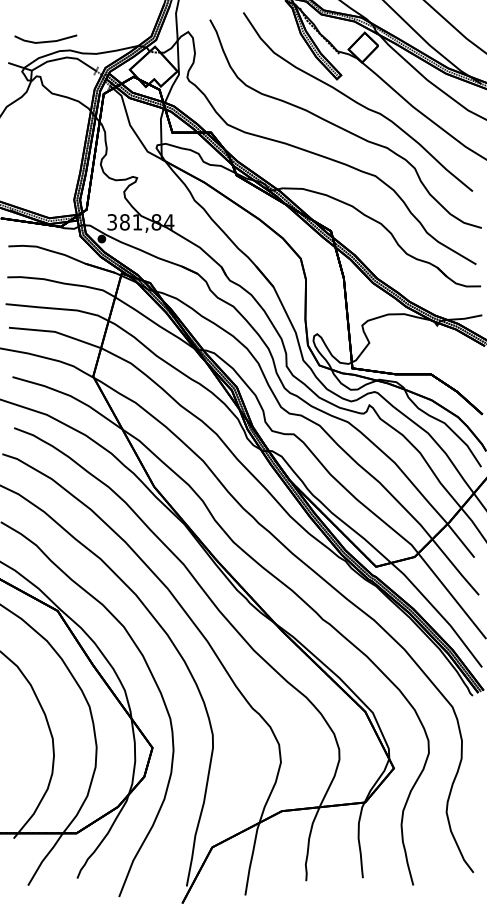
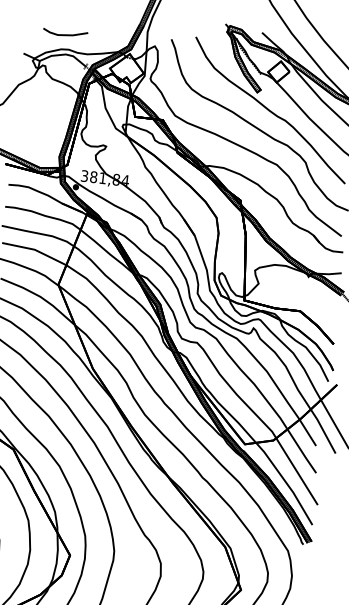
line: (45, 41) -> (65, 34), moved

